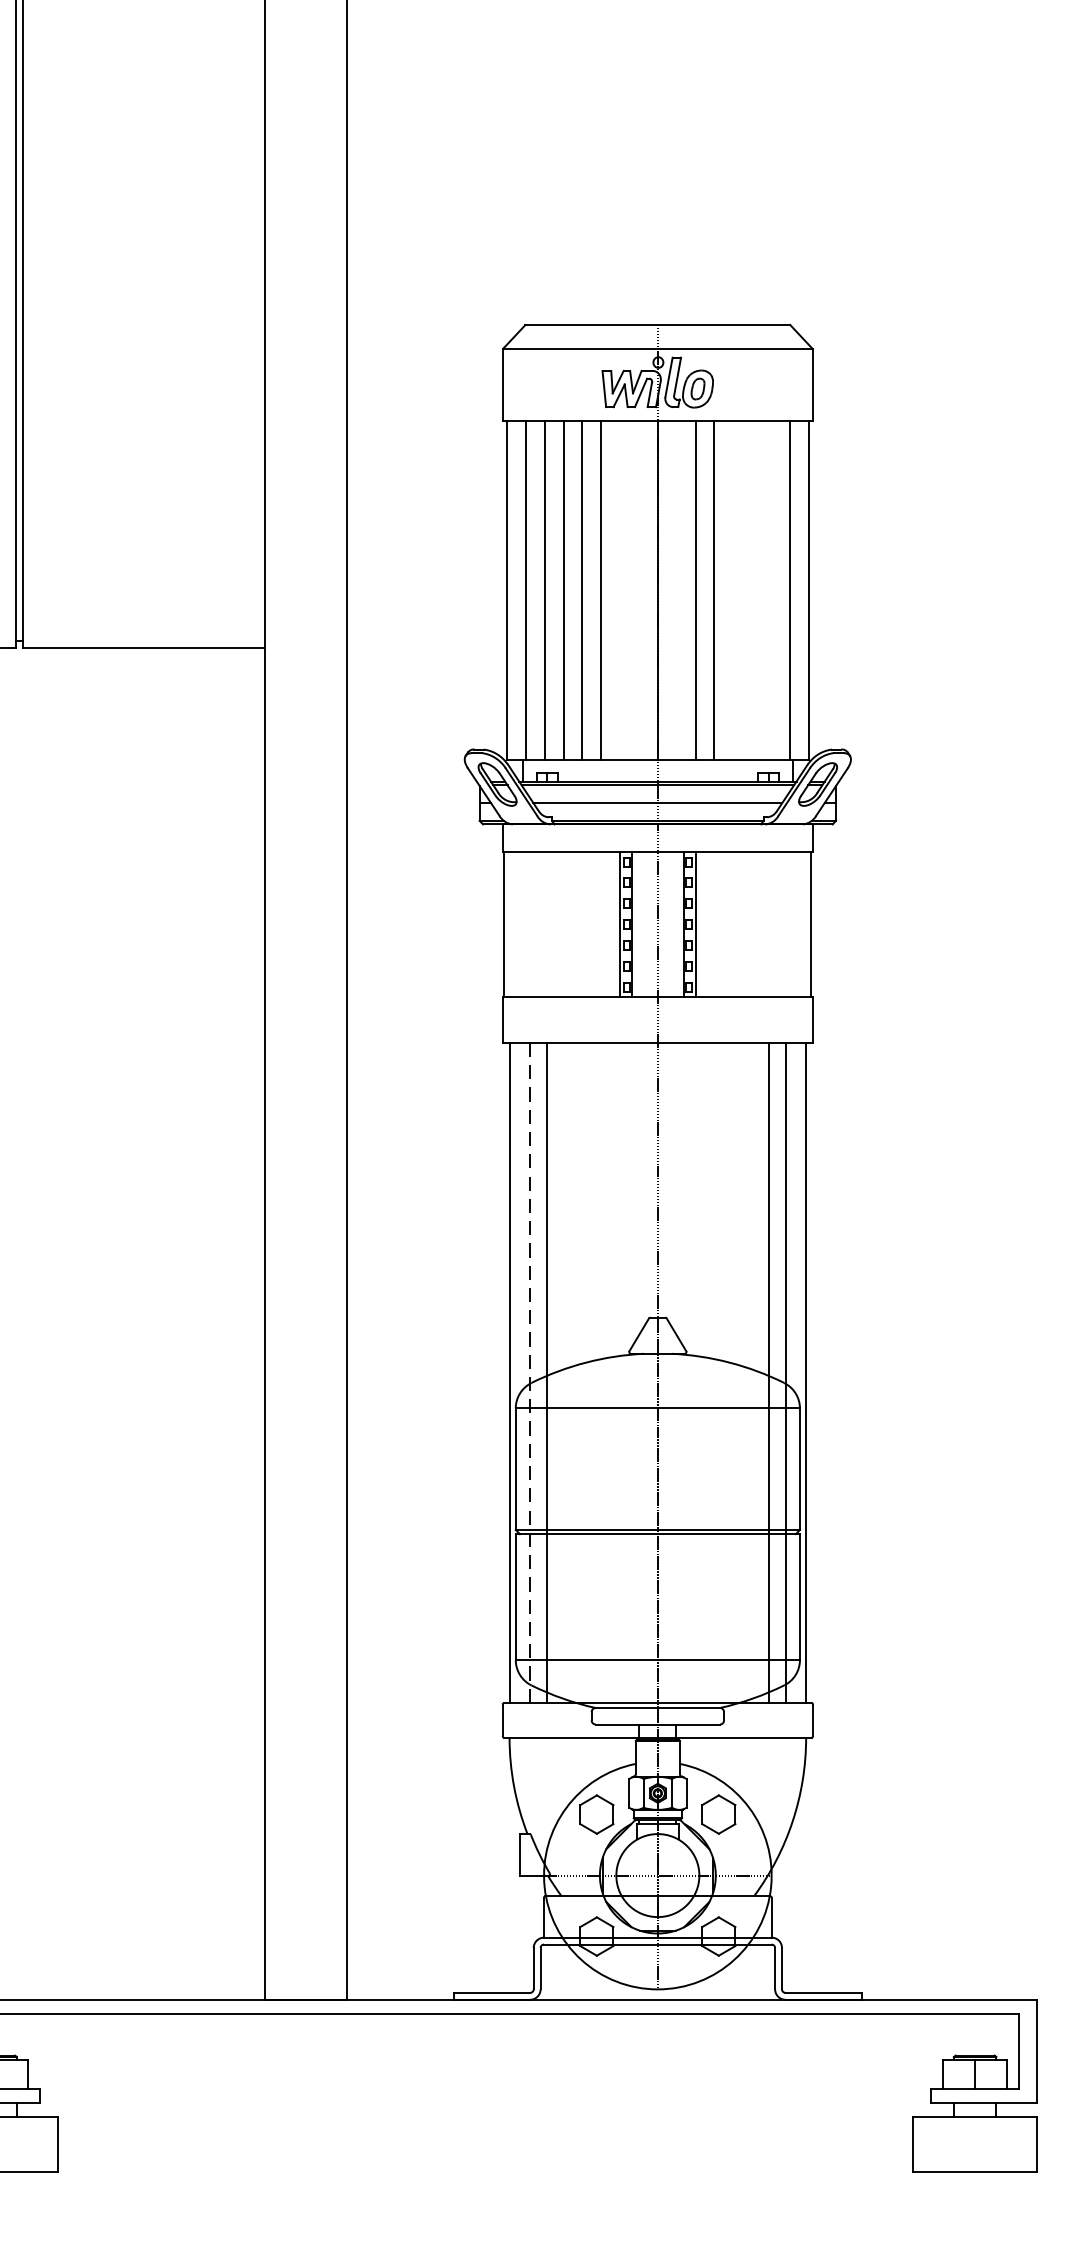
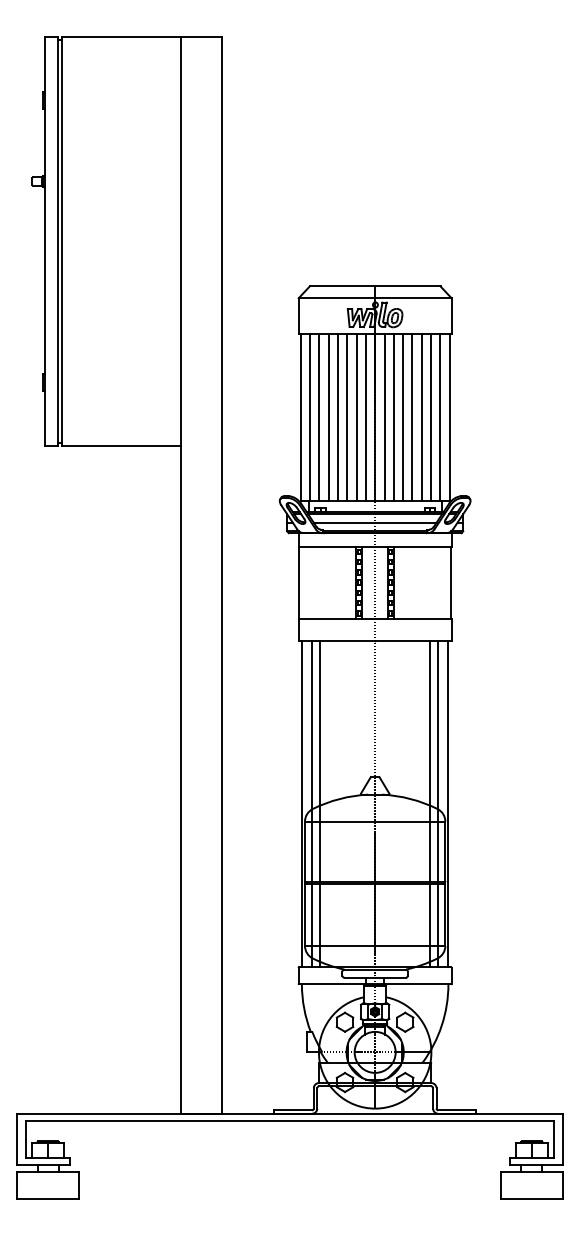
line: (620, 590) -> (356, 417), added
line: (638, 590) -> (365, 417), added
line: (676, 590) -> (384, 417), added
line: (733, 590) -> (412, 417), added
line: (751, 590) -> (421, 417), added
line: (771, 590) -> (431, 417), added
line: (530, 1373) -> (312, 804), dashed -> solid

